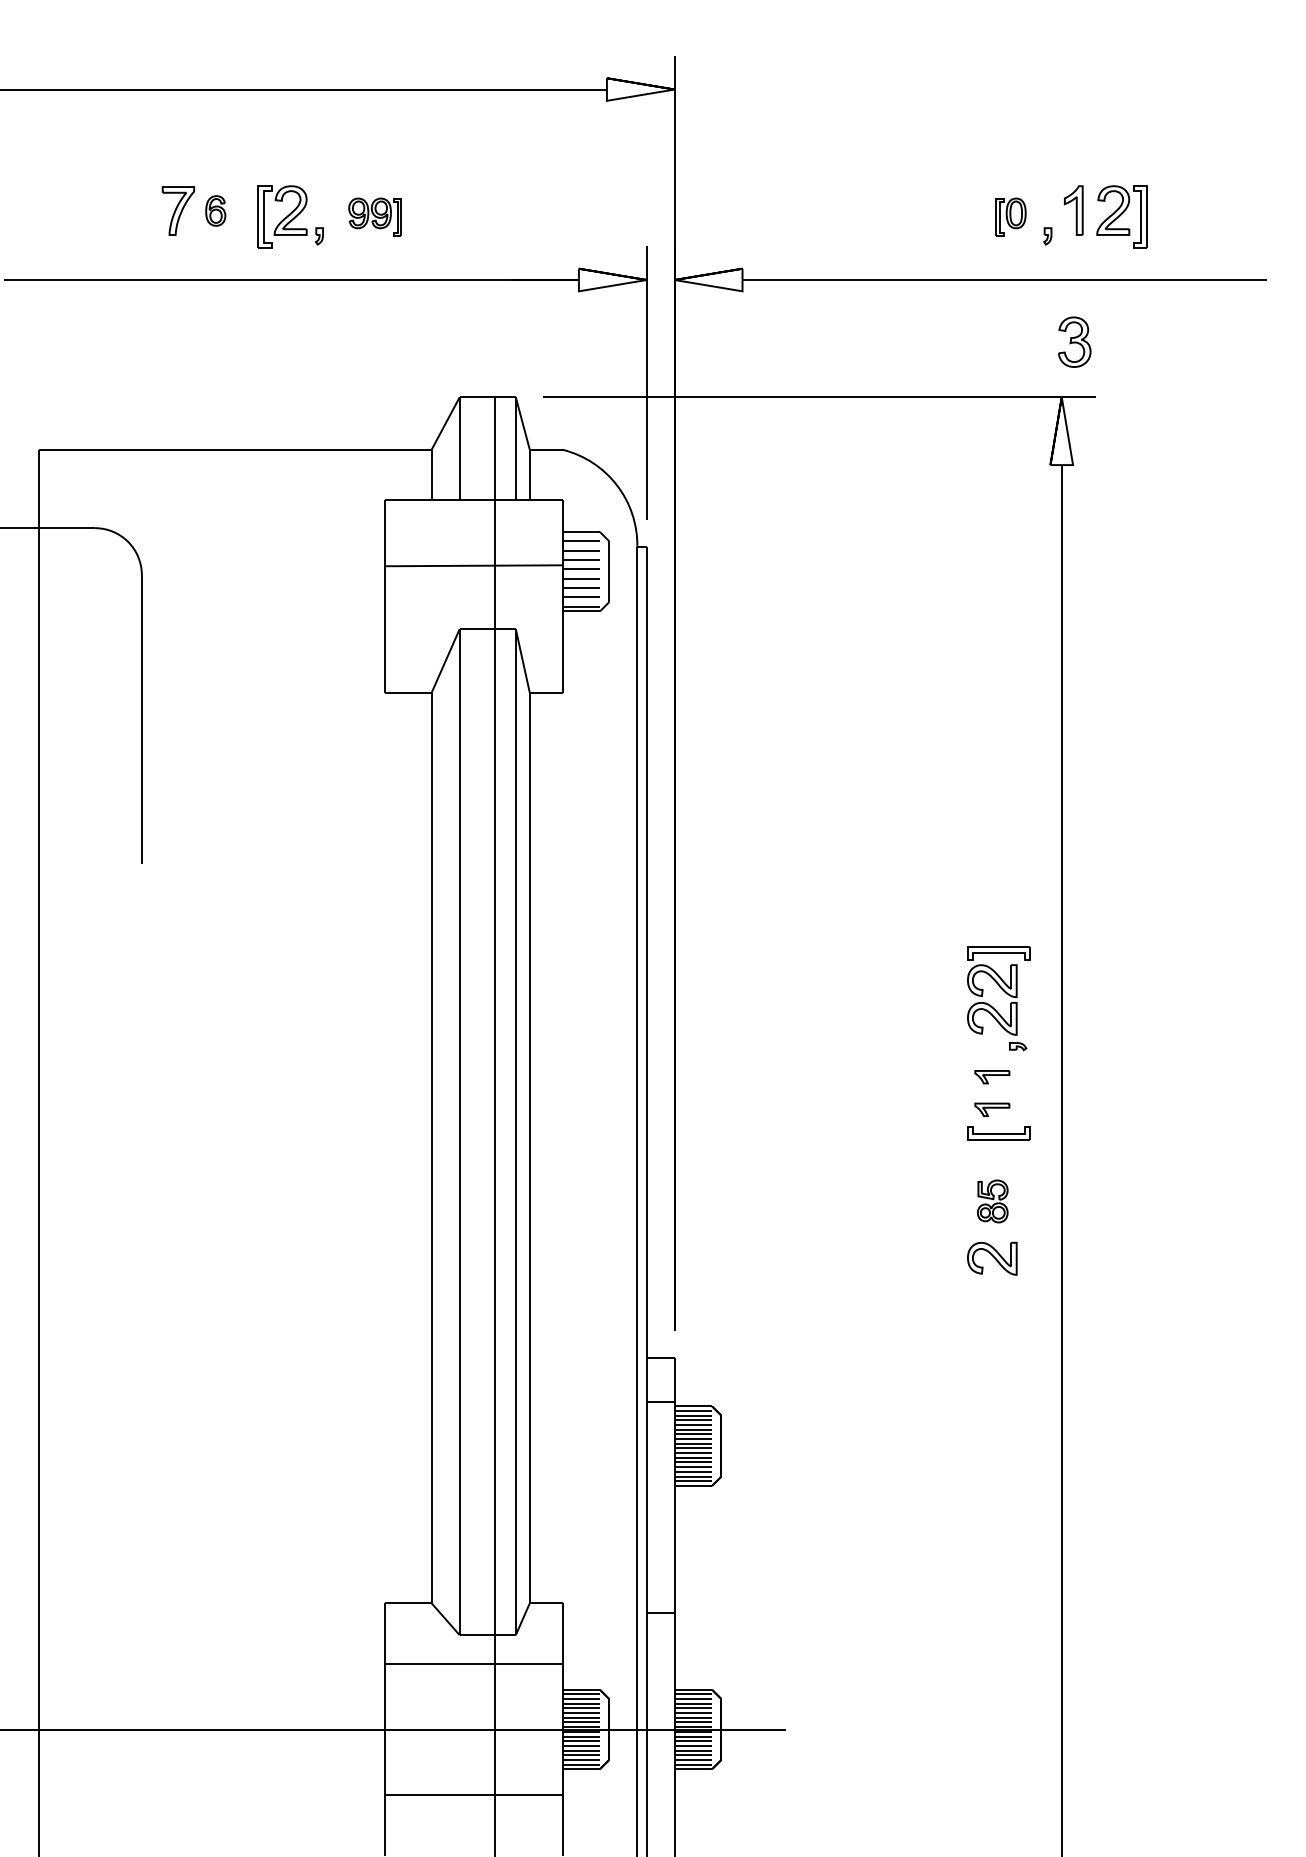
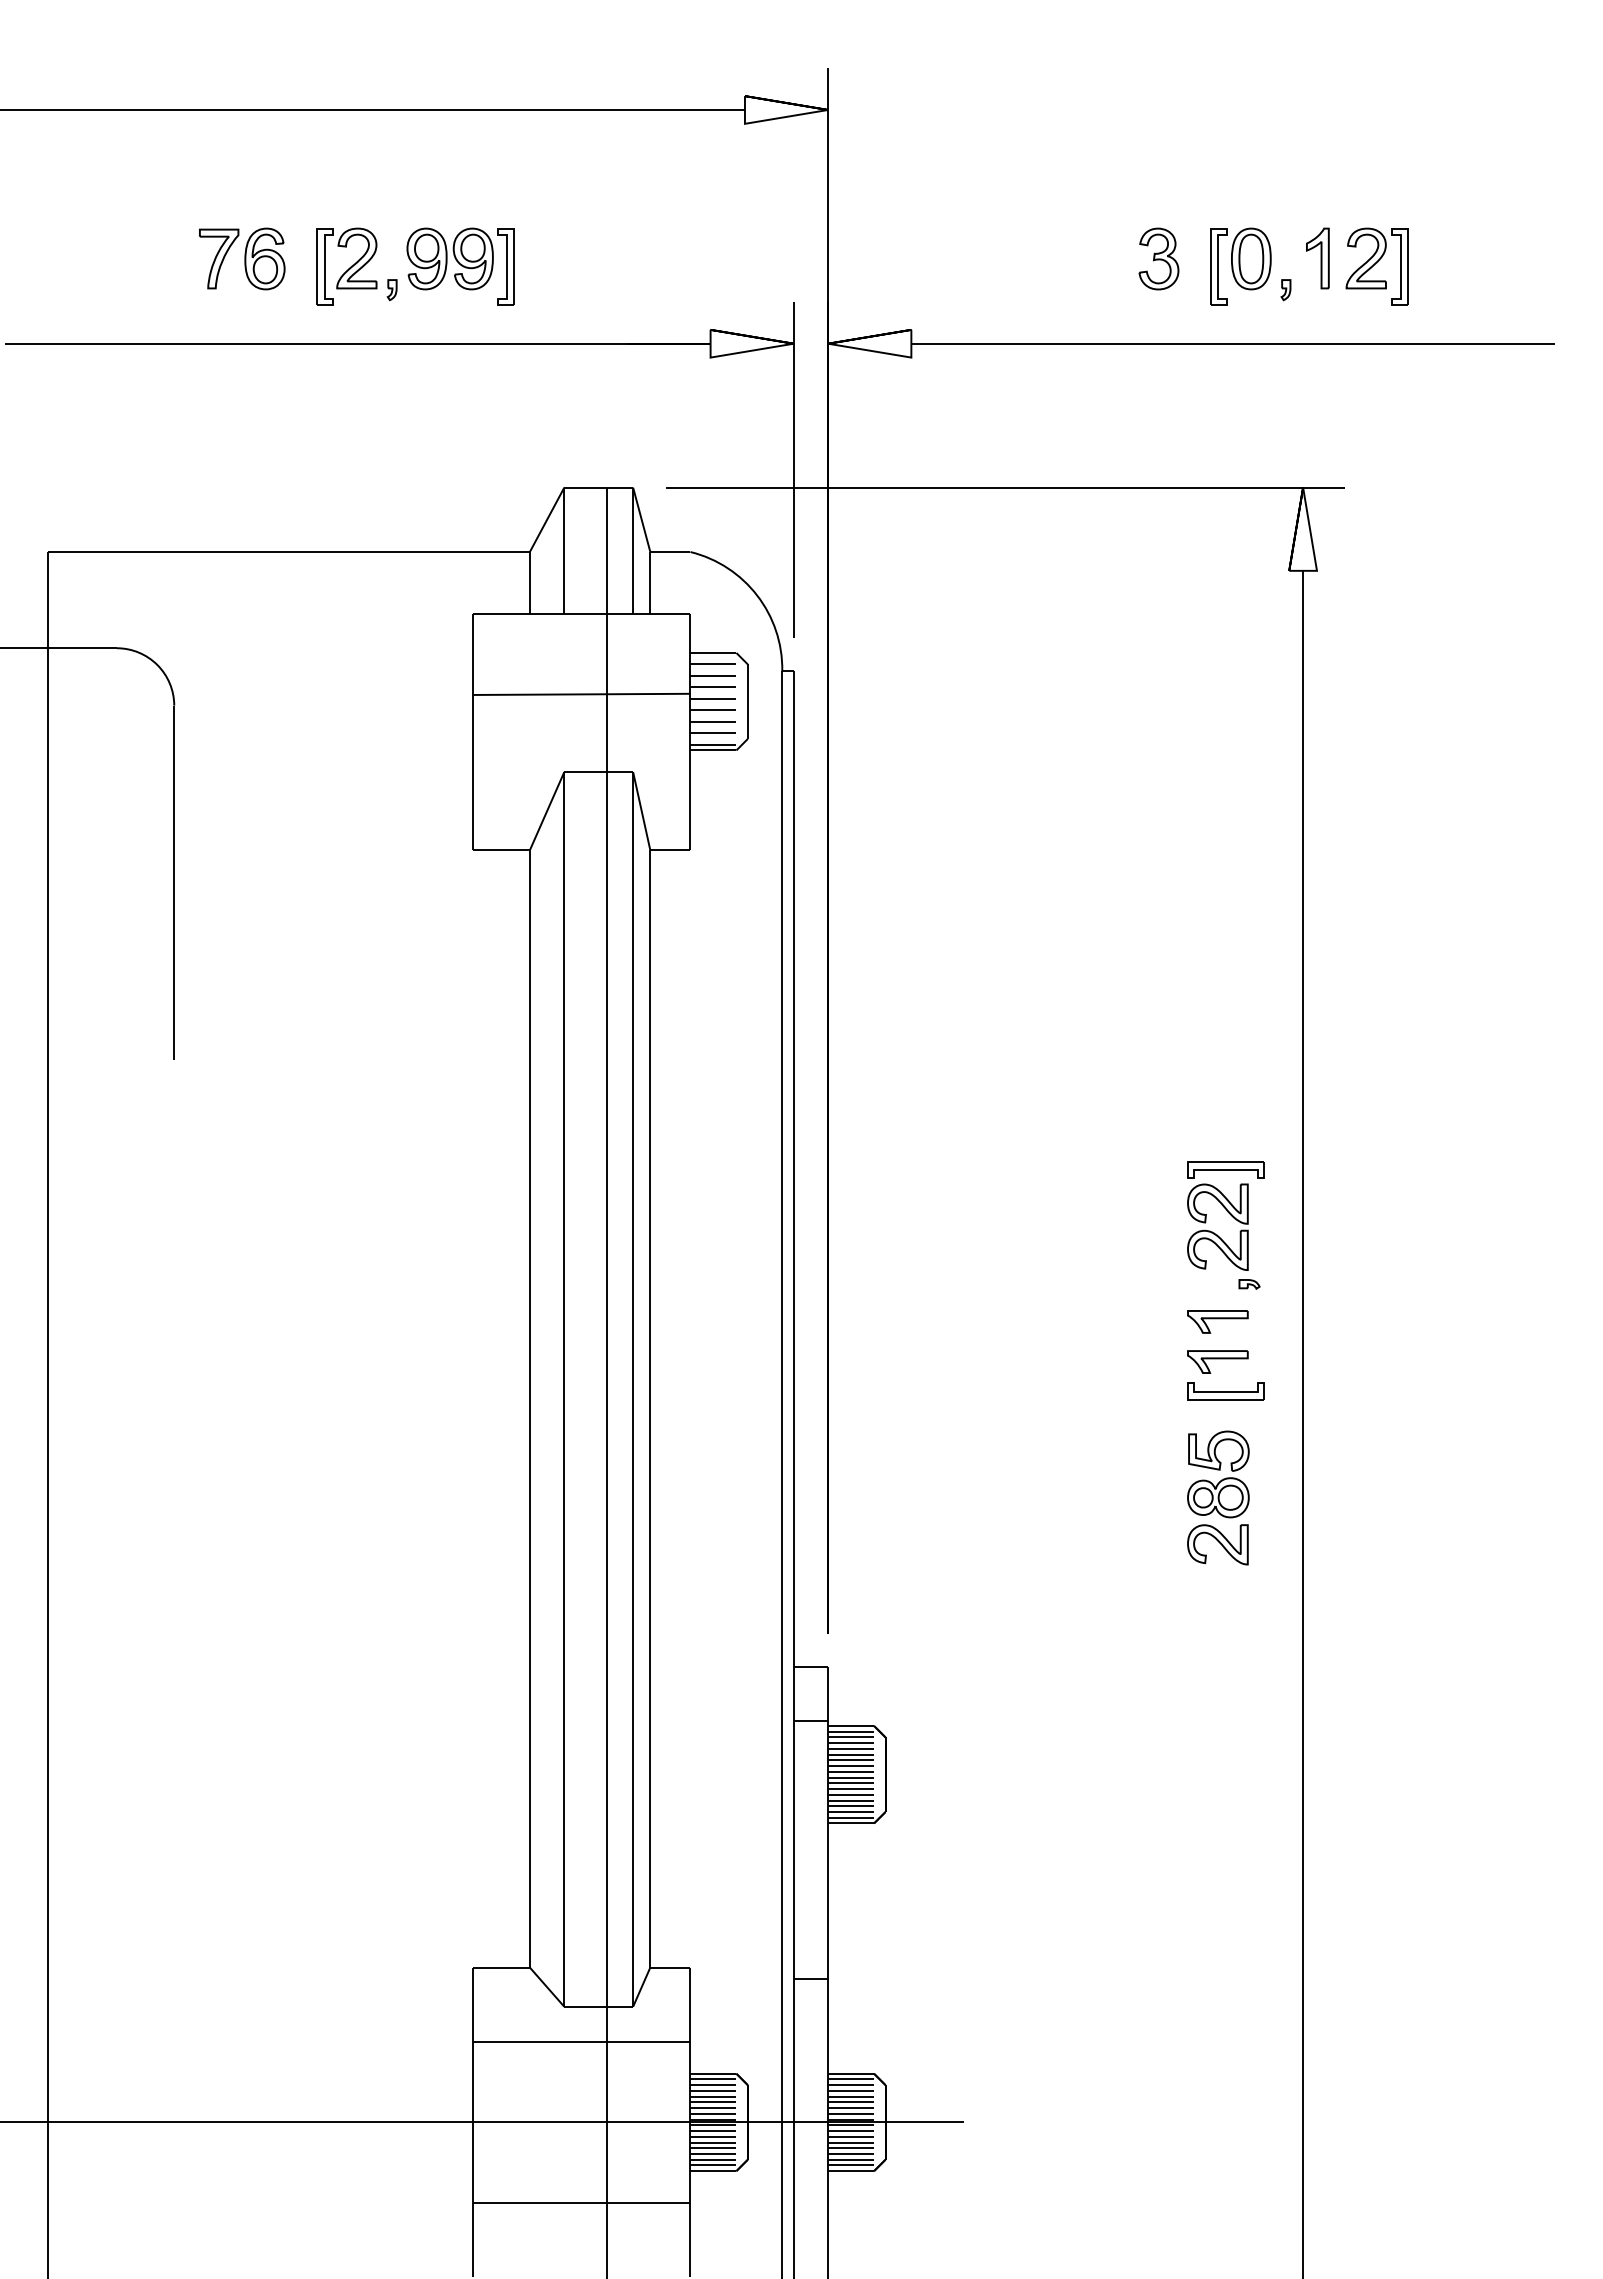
part: (215, 210) -> (264, 258), size x1.67
part: (375, 217) -> (460, 266), size x1.67
part: (1010, 217) -> (1240, 266), size x1.67
part: (1074, 341) -> (1158, 258), moved
part: (991, 1076) -> (1217, 1321), size x1.43
part: (991, 1109) -> (1217, 1361), size x1.43
part: (992, 1201) -> (1218, 1474), size x1.67

